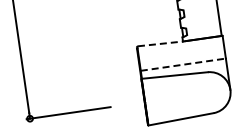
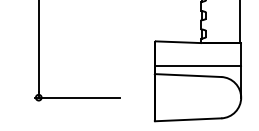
line: (160, 44) -> (178, 42), dashed -> solid
line: (183, 65) -> (198, 66), dashed -> solid

